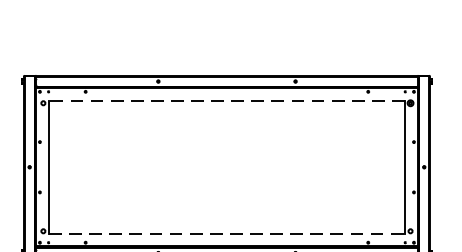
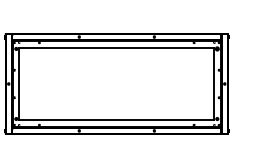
line: (226, 100) -> (116, 47), dashed -> solid
line: (228, 233) -> (117, 120), dashed -> solid

